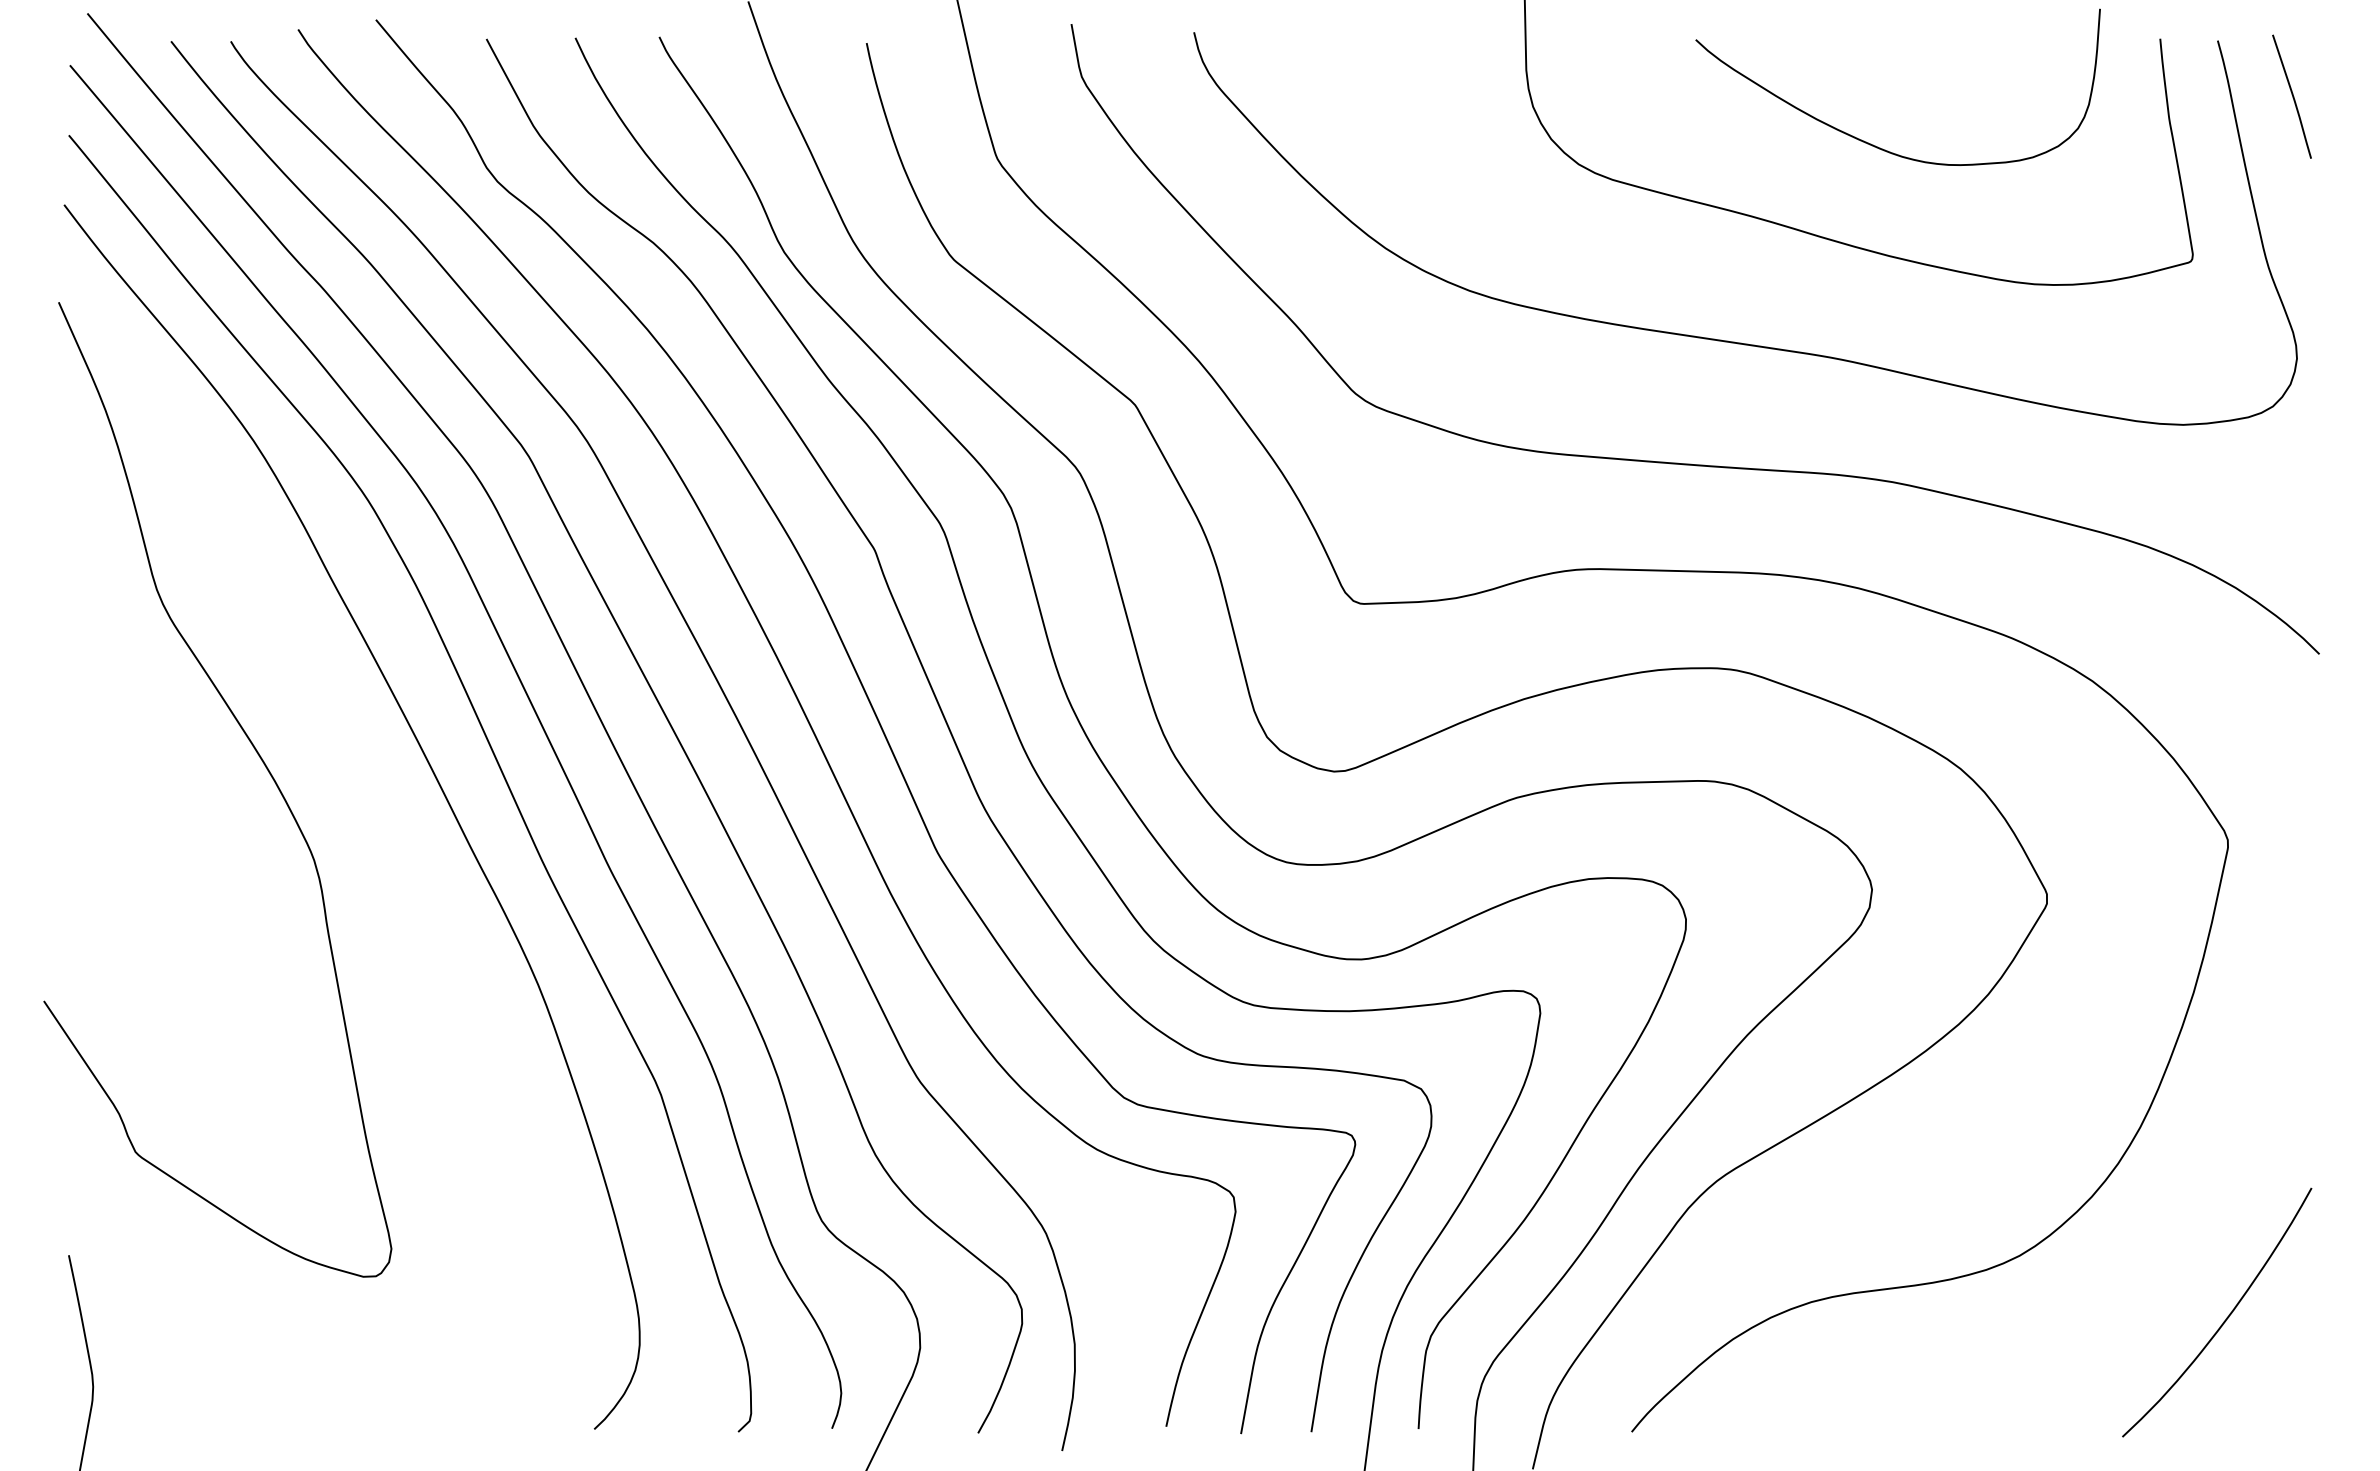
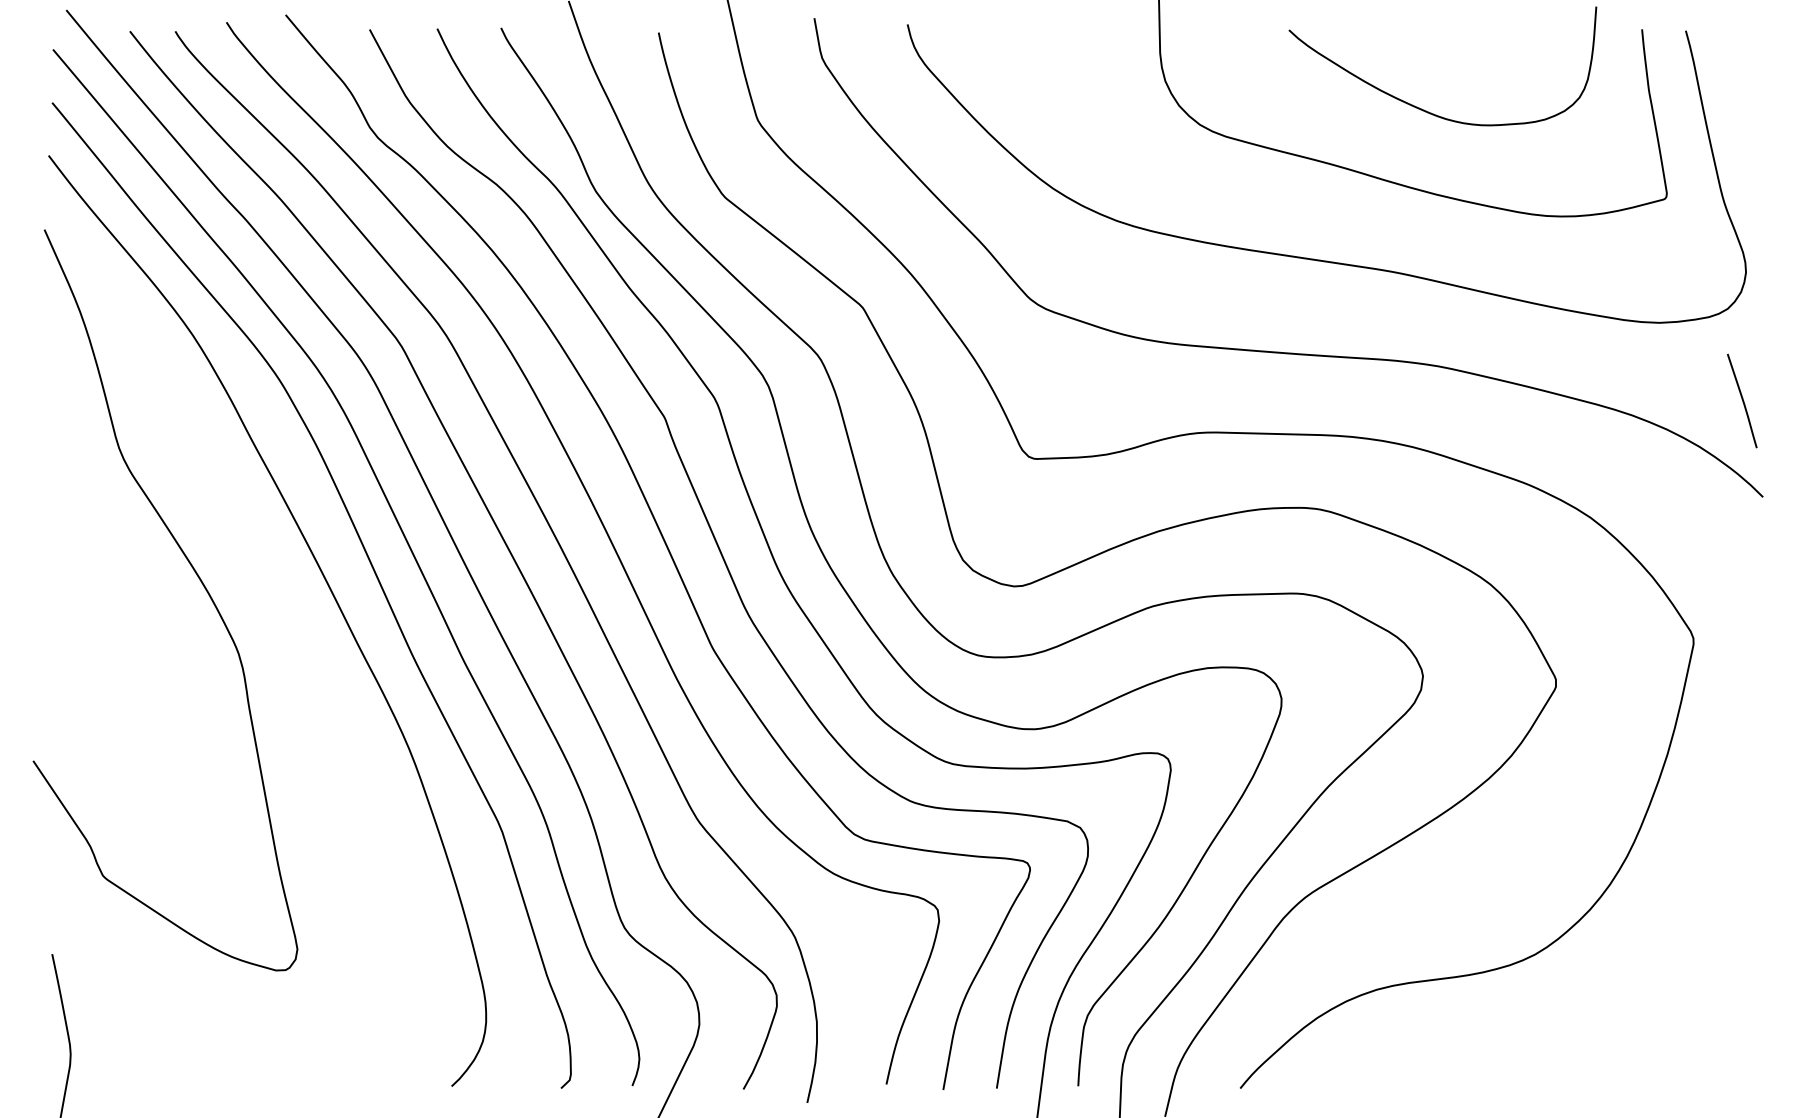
curve: (2292, 96) -> (1742, 400), moved
curve: (2226, 1317) -> (1692, 1001), removed

